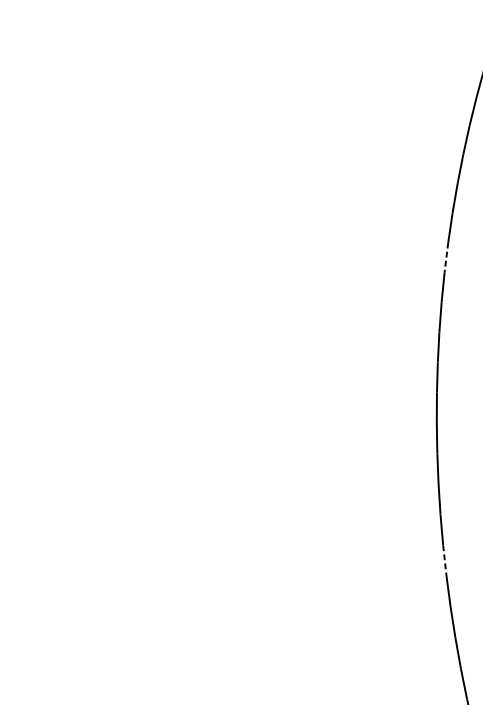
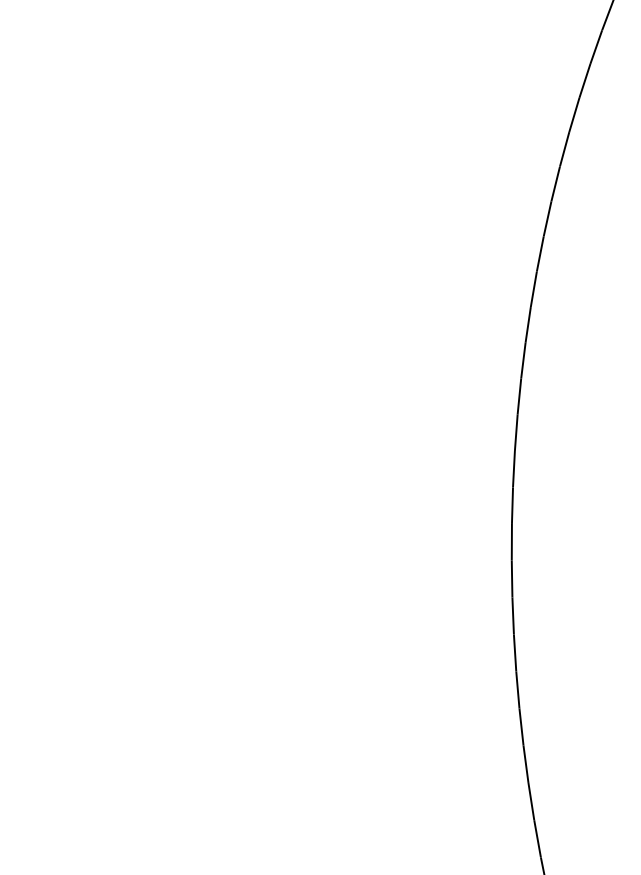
line: (446, 258) -> (523, 361), dashed -> solid
line: (444, 561) -> (521, 727), dashed -> solid

